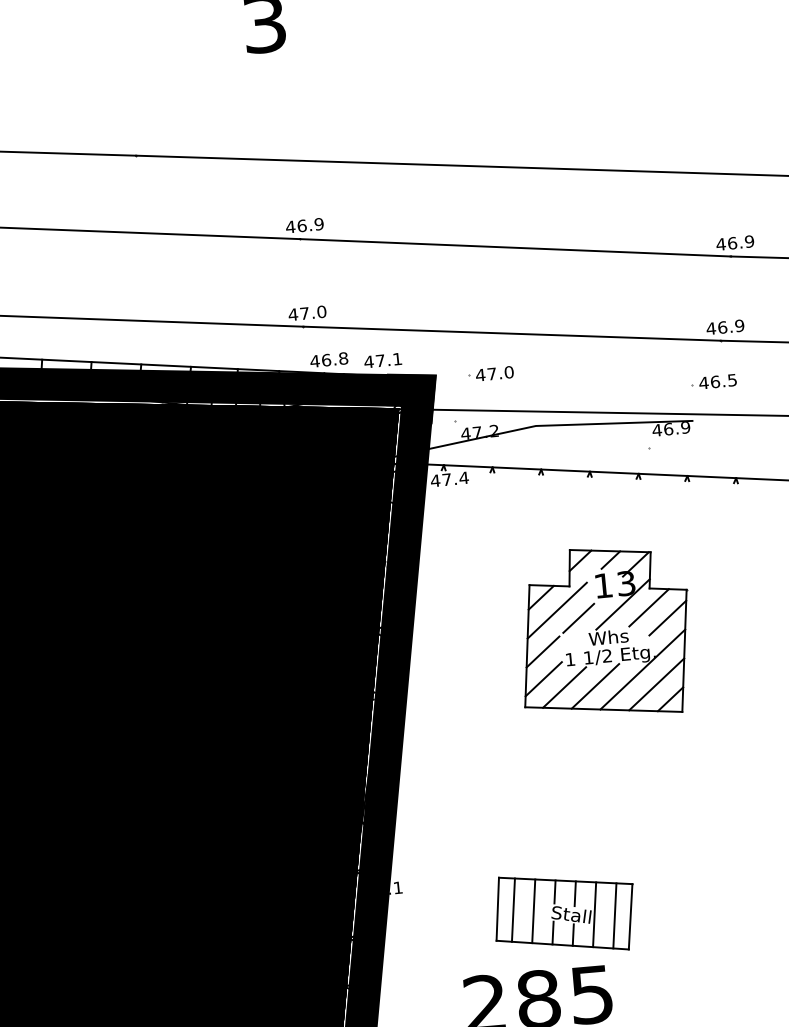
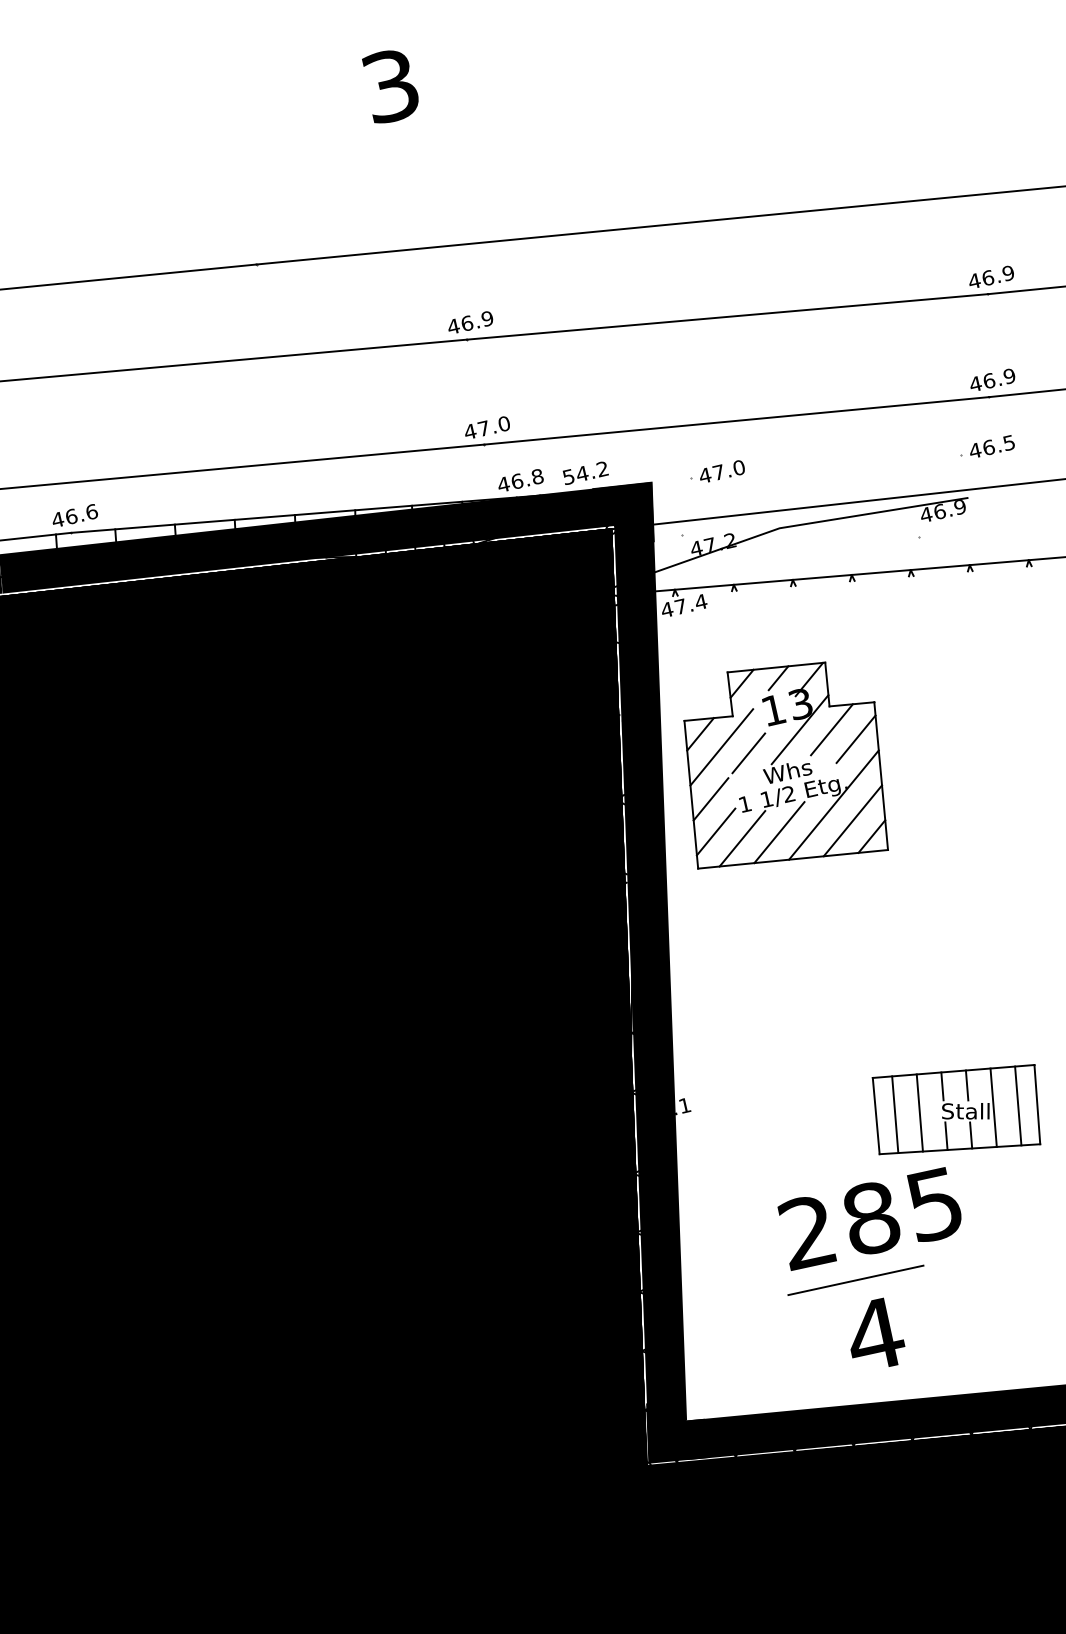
text: (383, 360) -> (585, 472), 47.1 -> 54.2
part: (607, 632) -> (785, 765), moved
part: (564, 912) -> (956, 1109), moved

